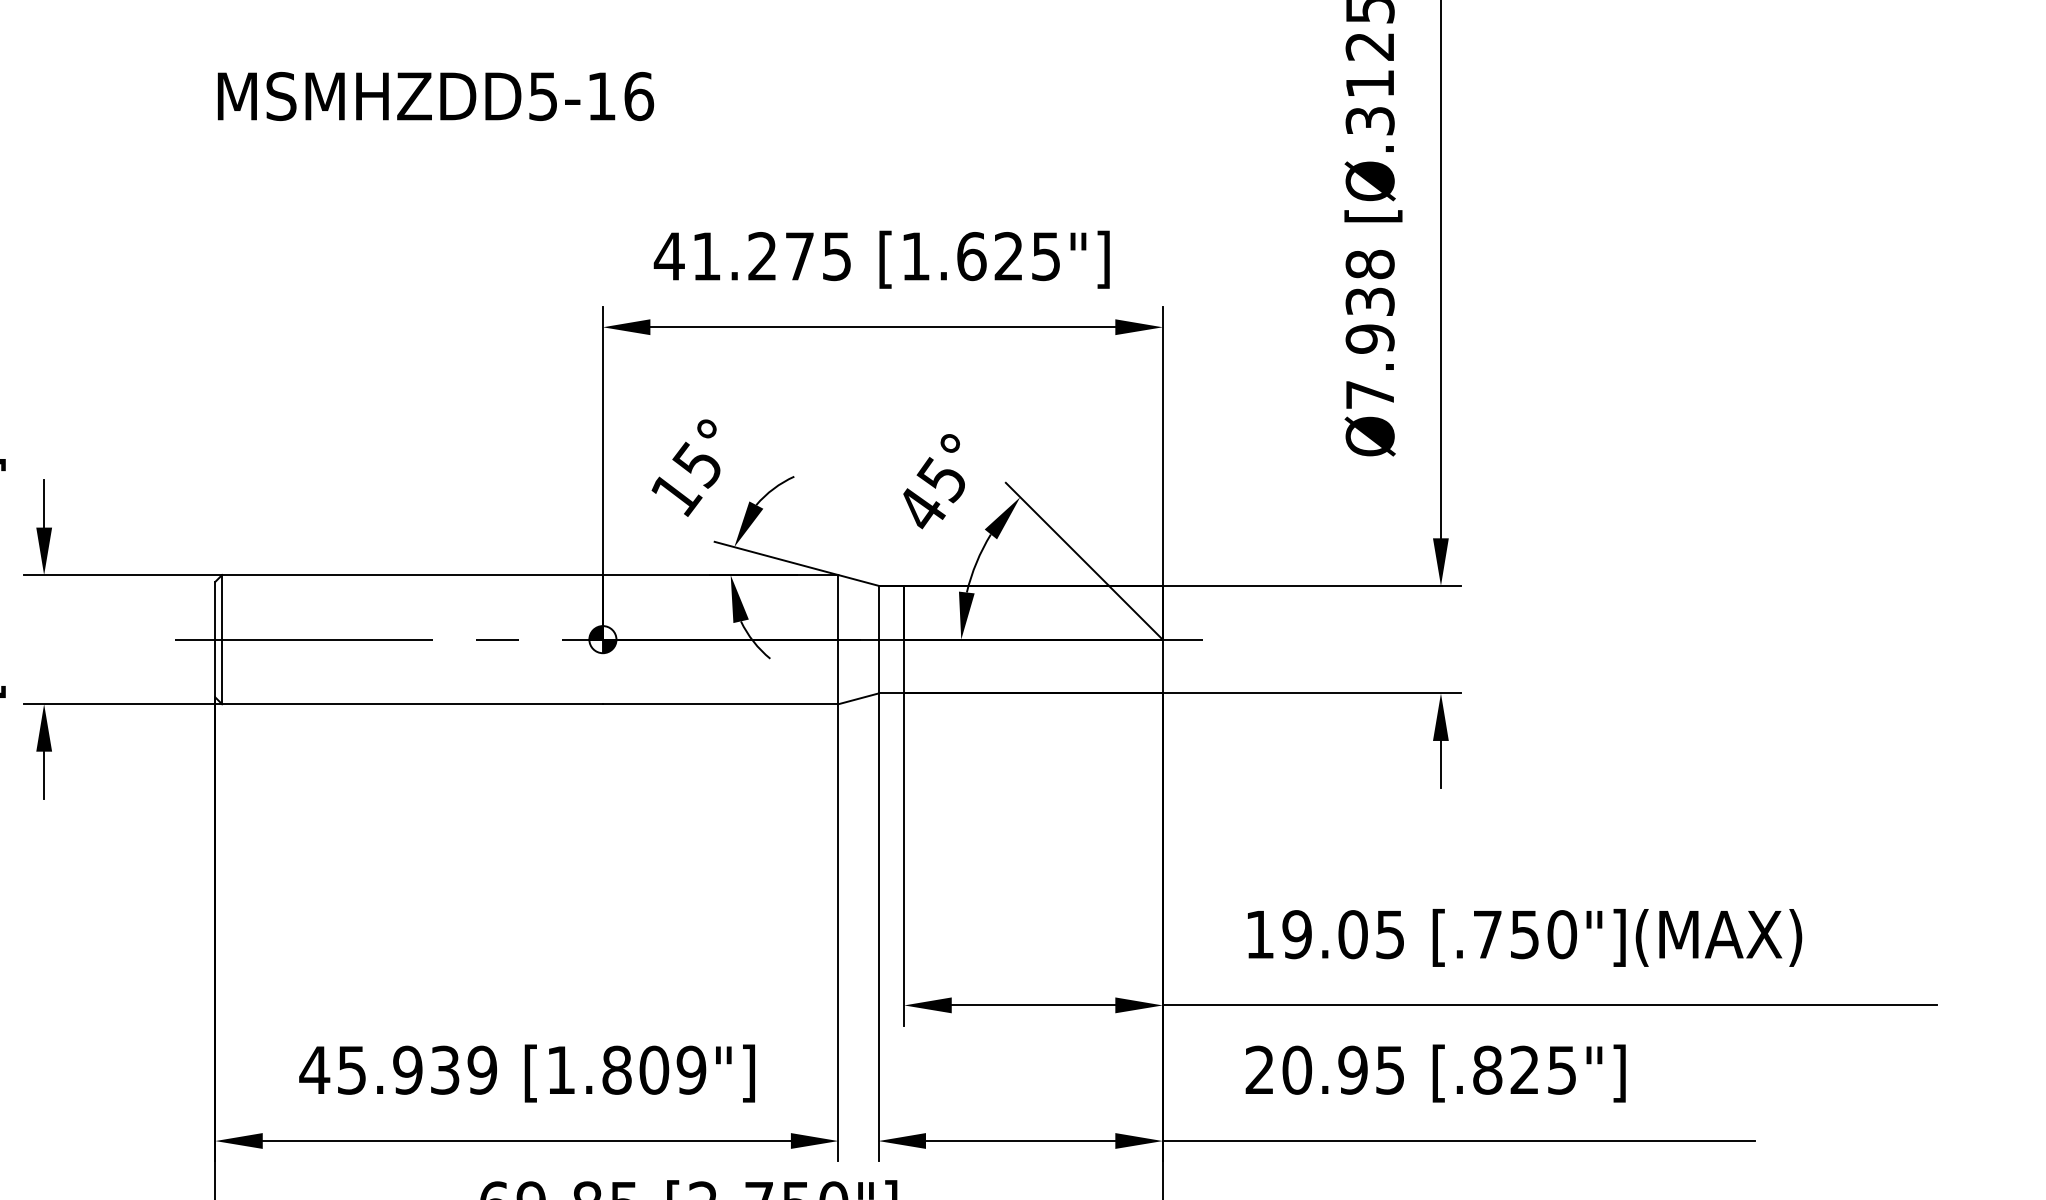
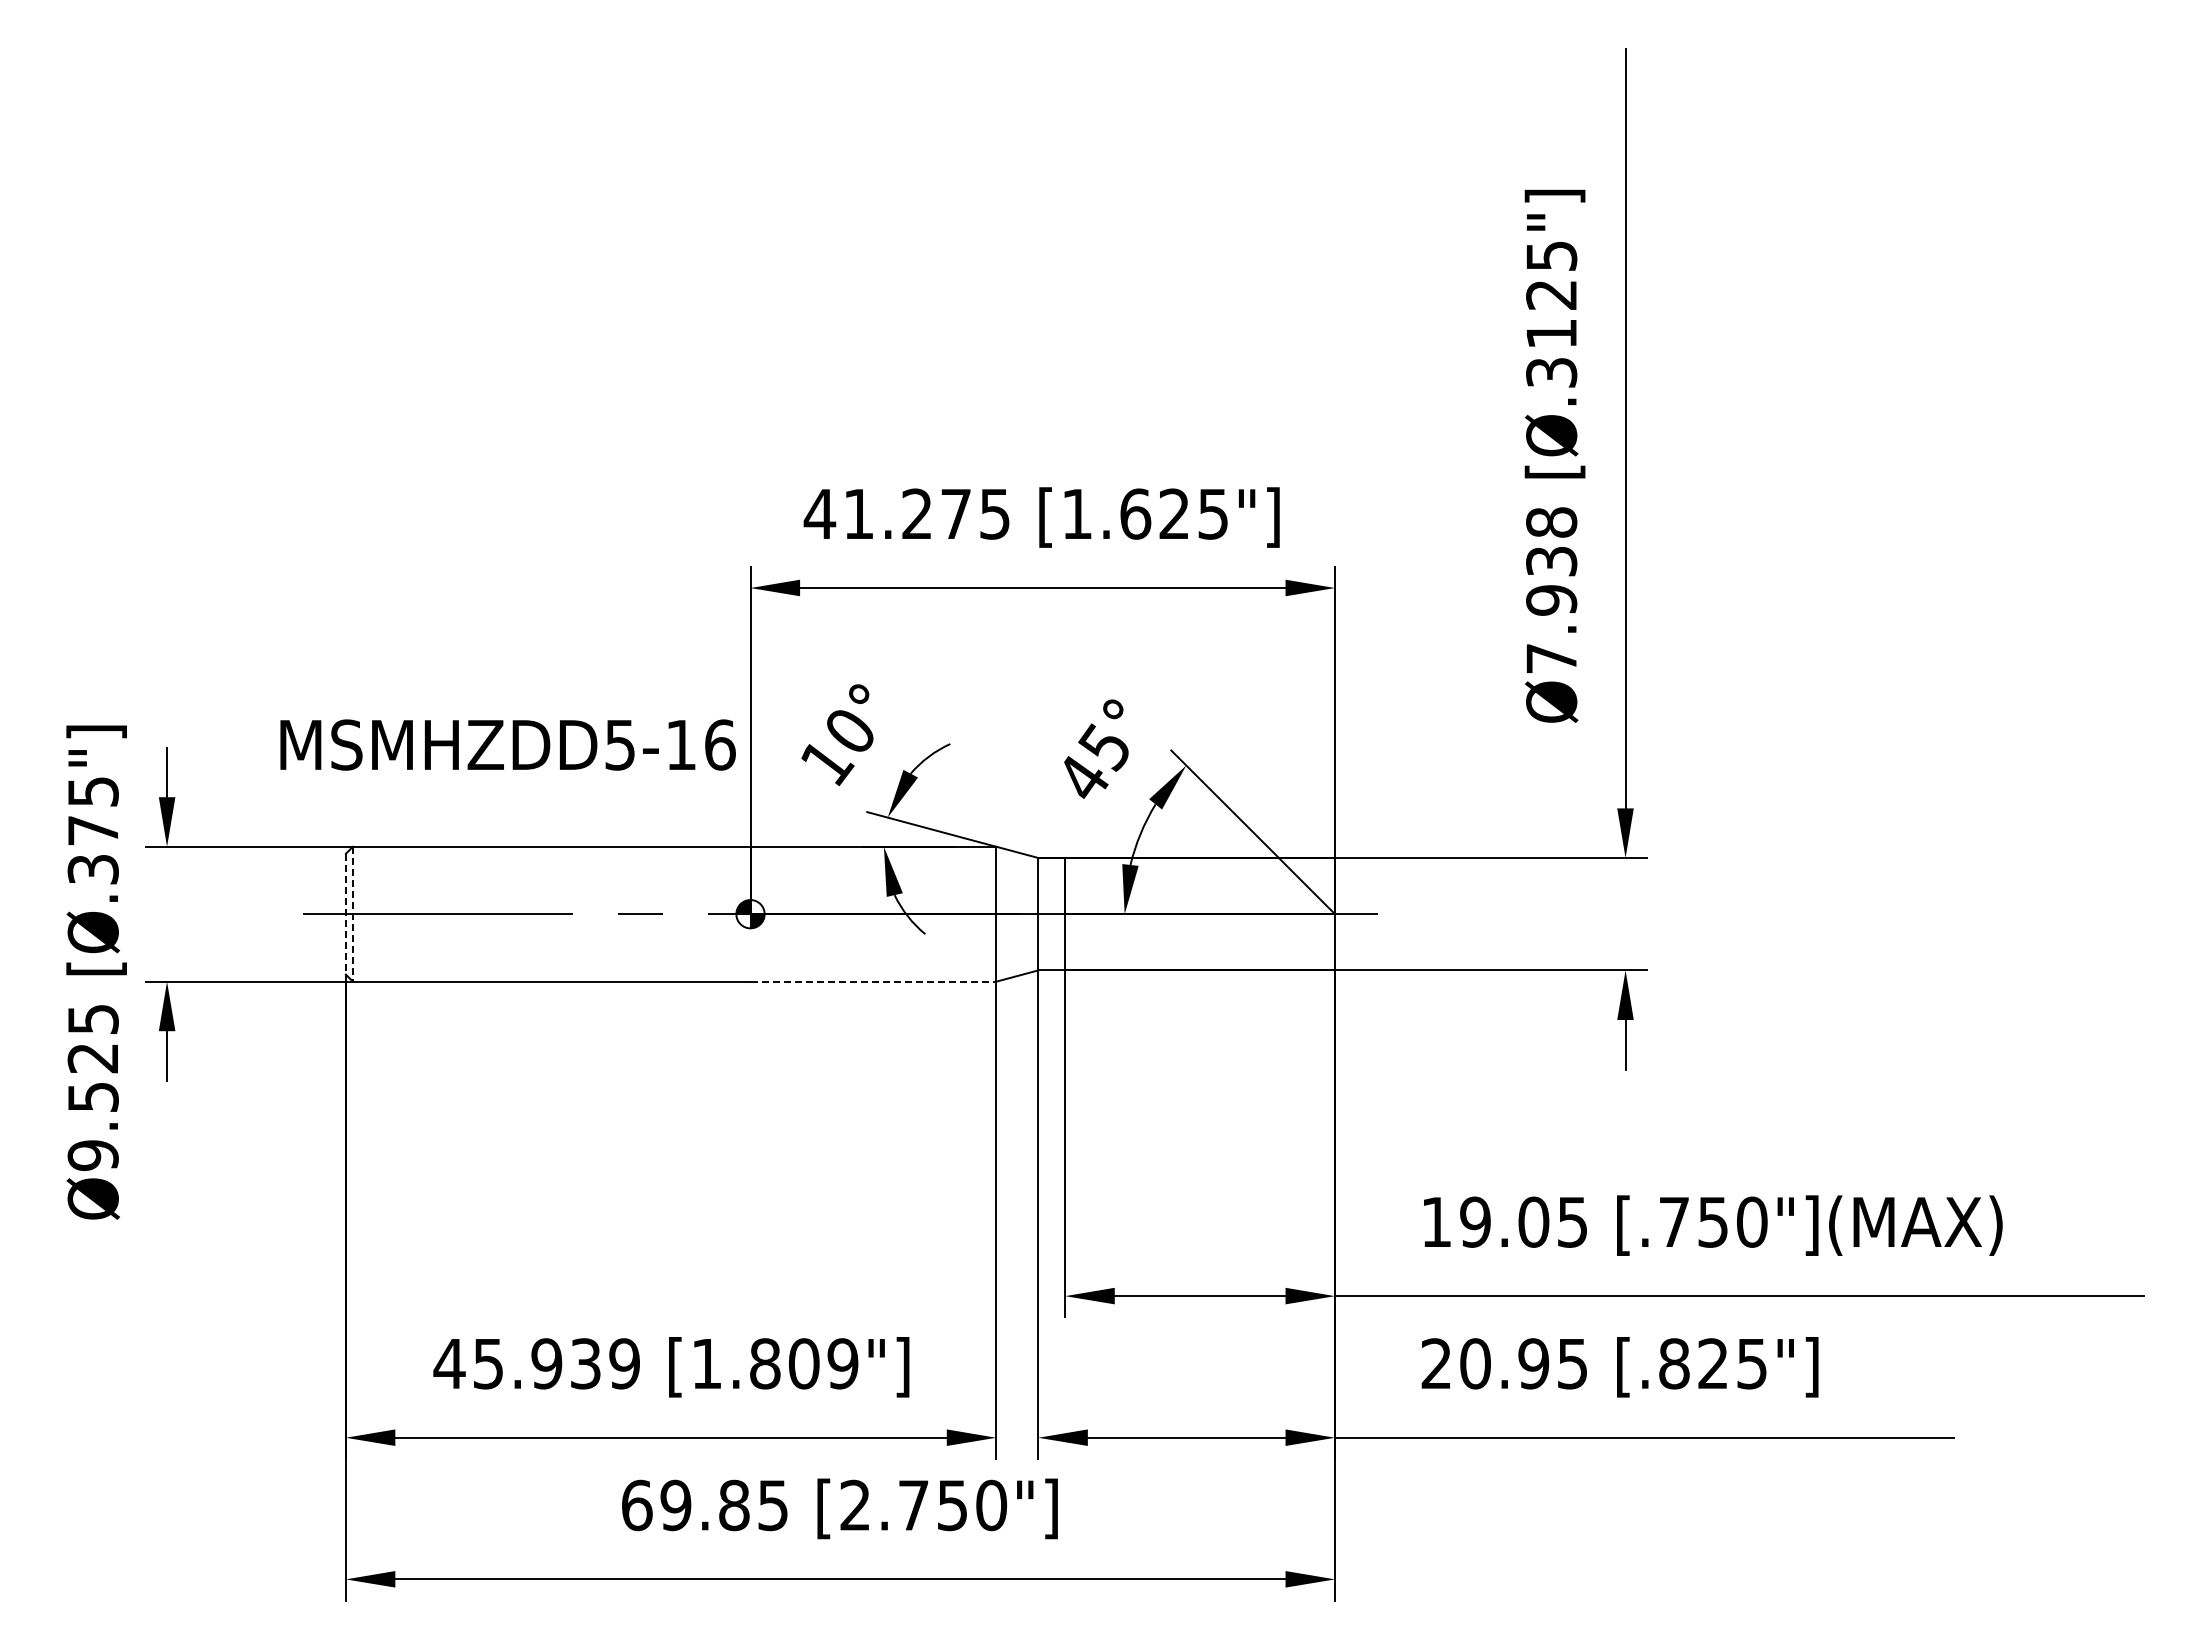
text: (435, 95) -> (507, 744), moved
text: (696, 464) -> (848, 731), 15° -> 10°
line: (215, 639) -> (345, 914), solid -> dashed
line: (221, 639) -> (352, 914), solid -> dashed
line: (720, 704) -> (873, 981), solid -> dashed

